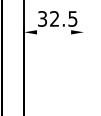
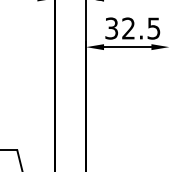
line: (53, 32) -> (127, 47), added

